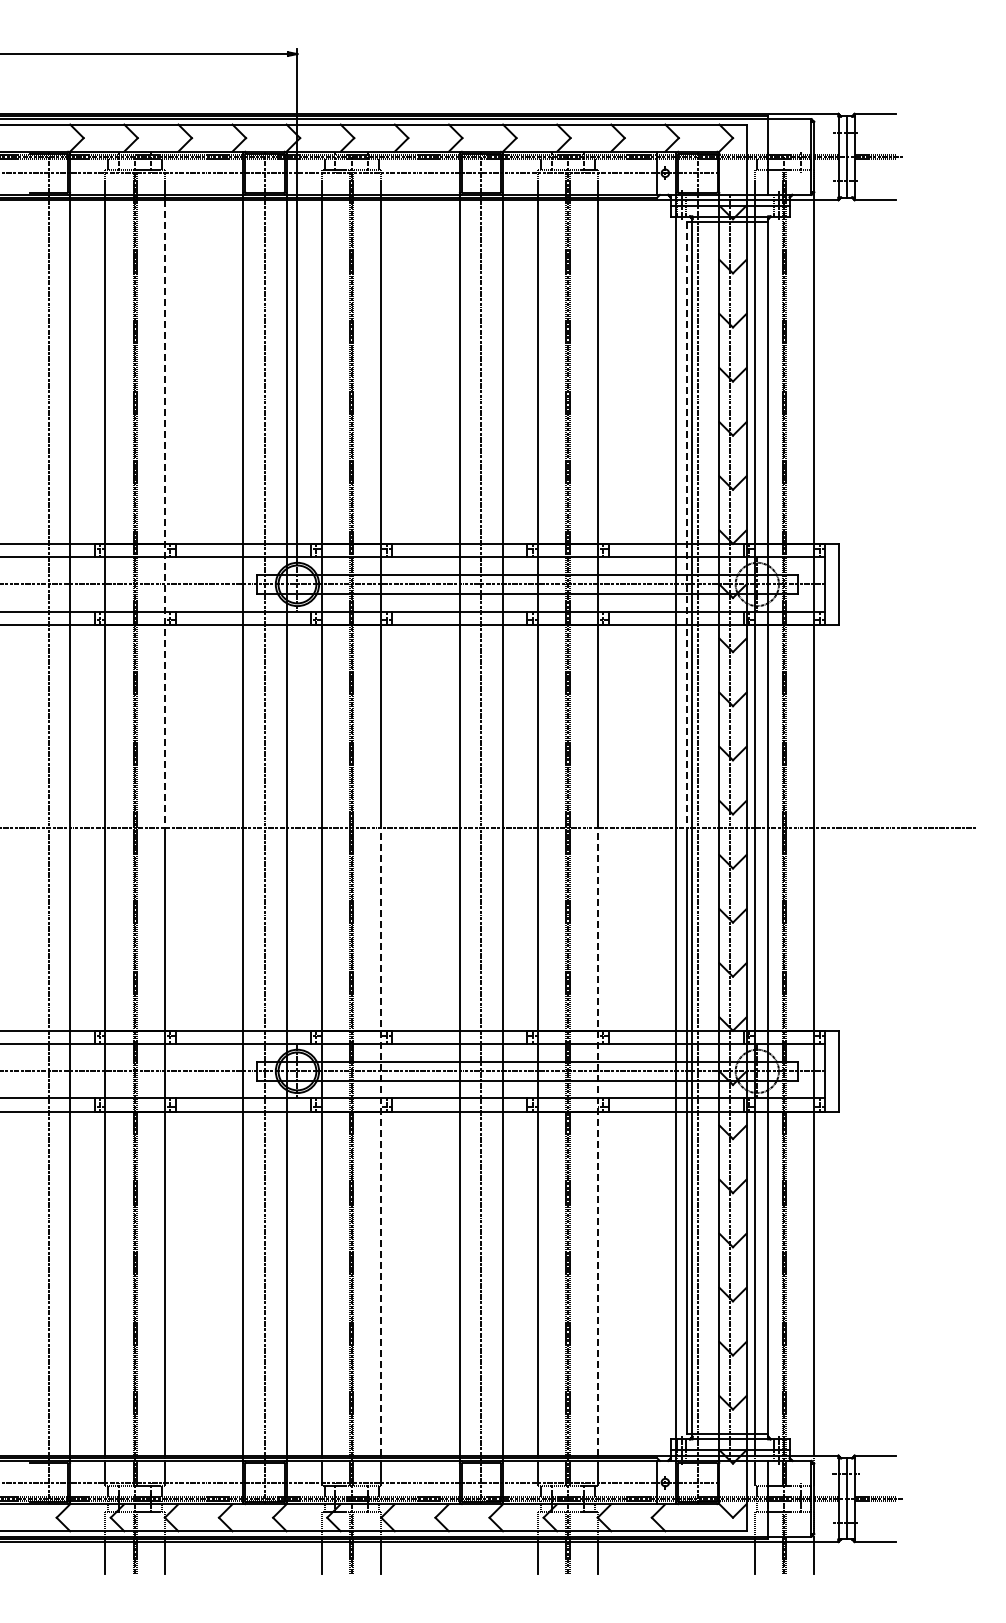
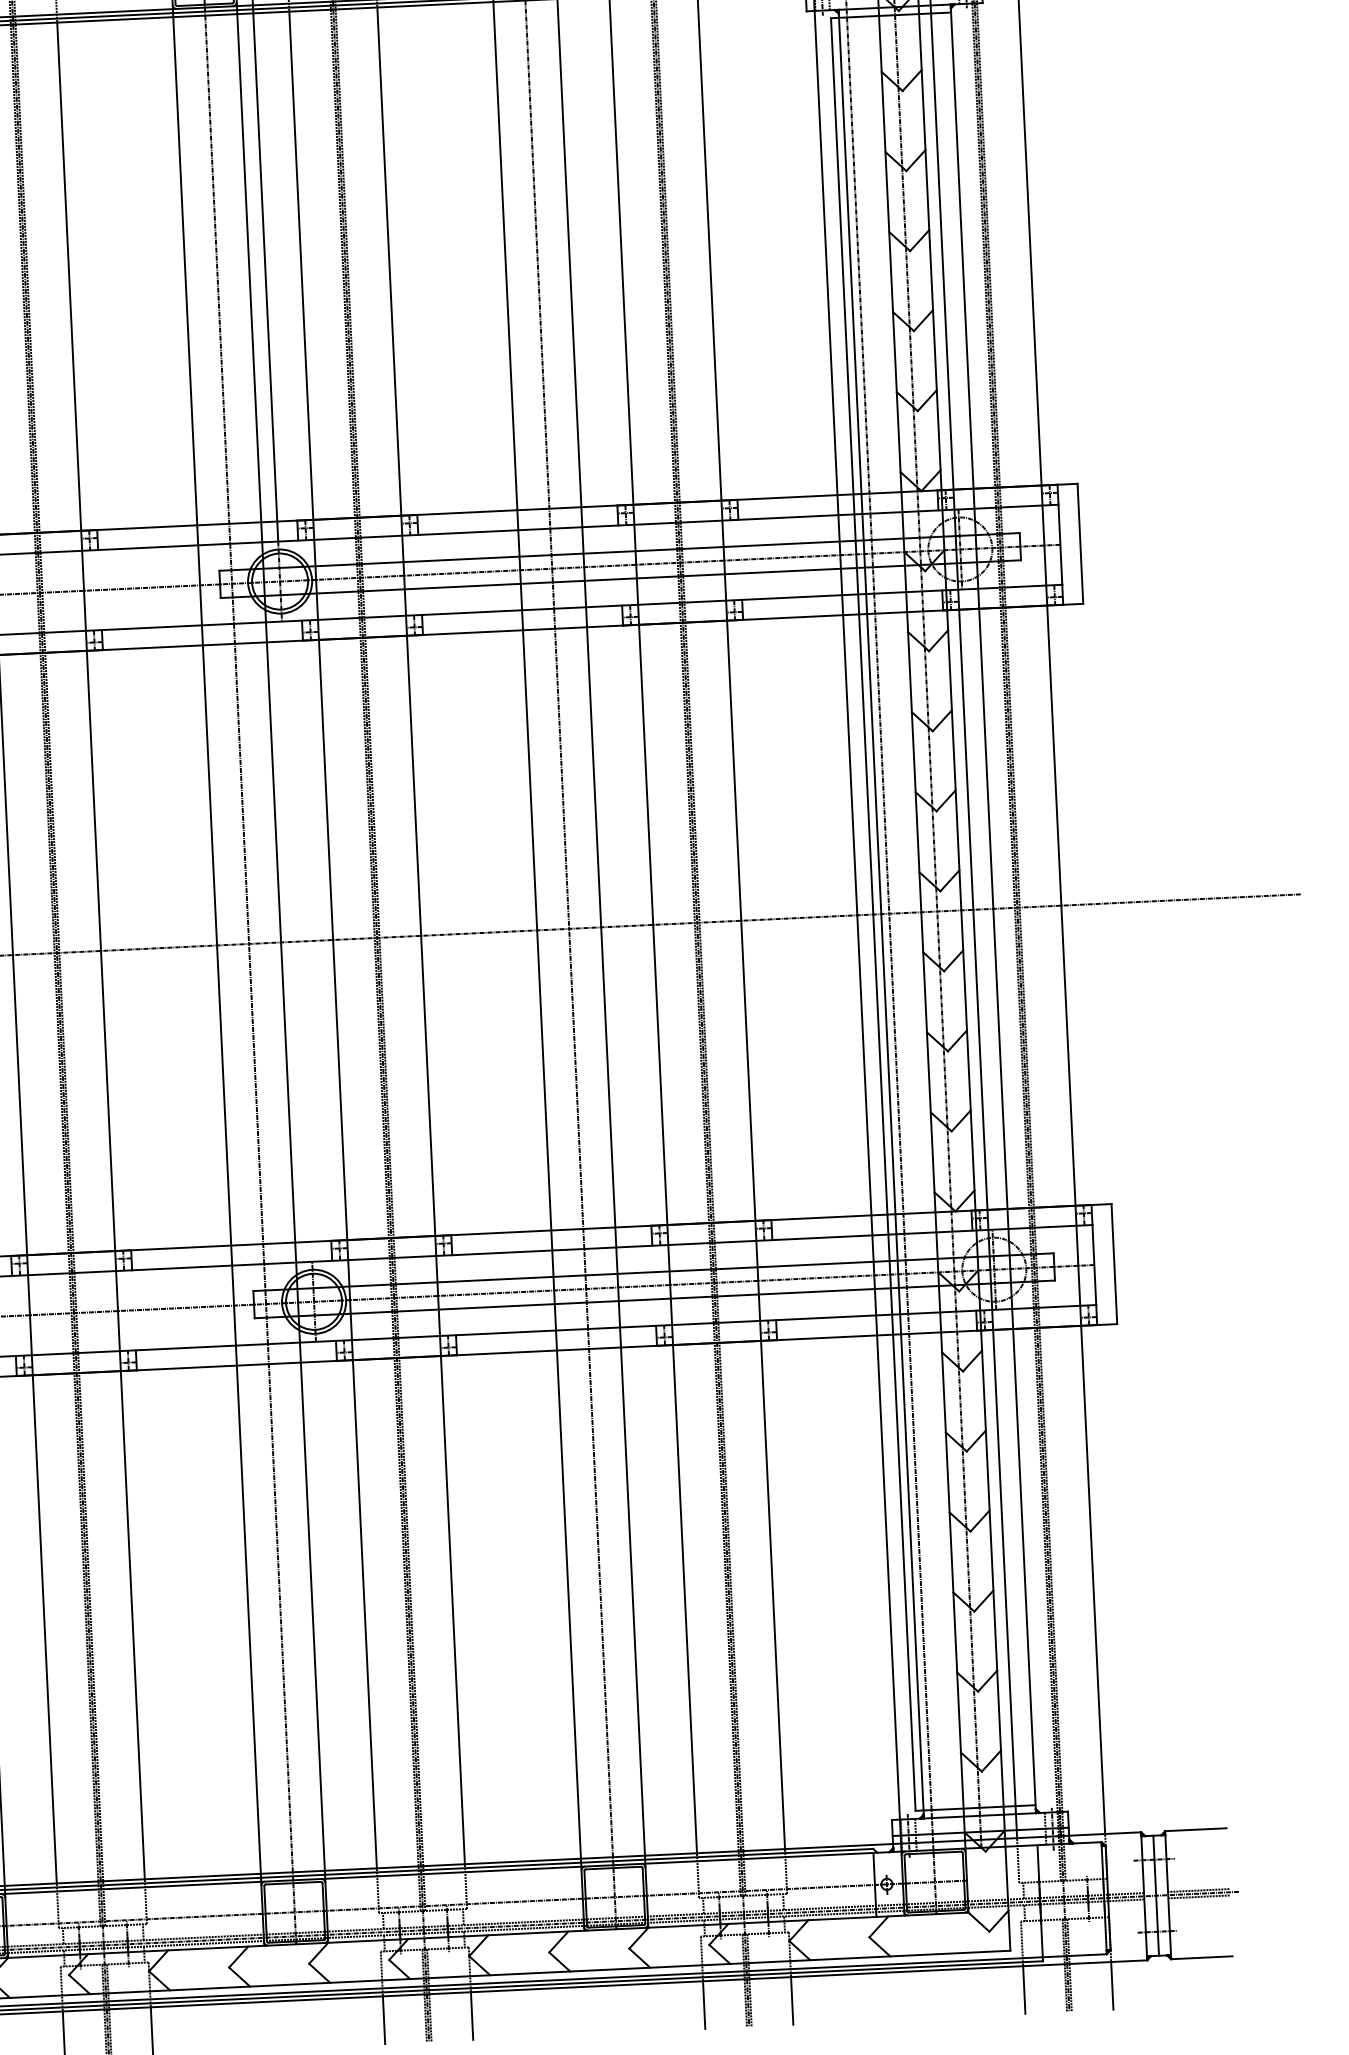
line: (164, 514) -> (78, 487), dashed -> solid
line: (687, 524) -> (852, 465), dashed -> solid
line: (381, 1141) -> (443, 1399), dashed -> solid
line: (597, 1141) -> (762, 1384), dashed -> solid

